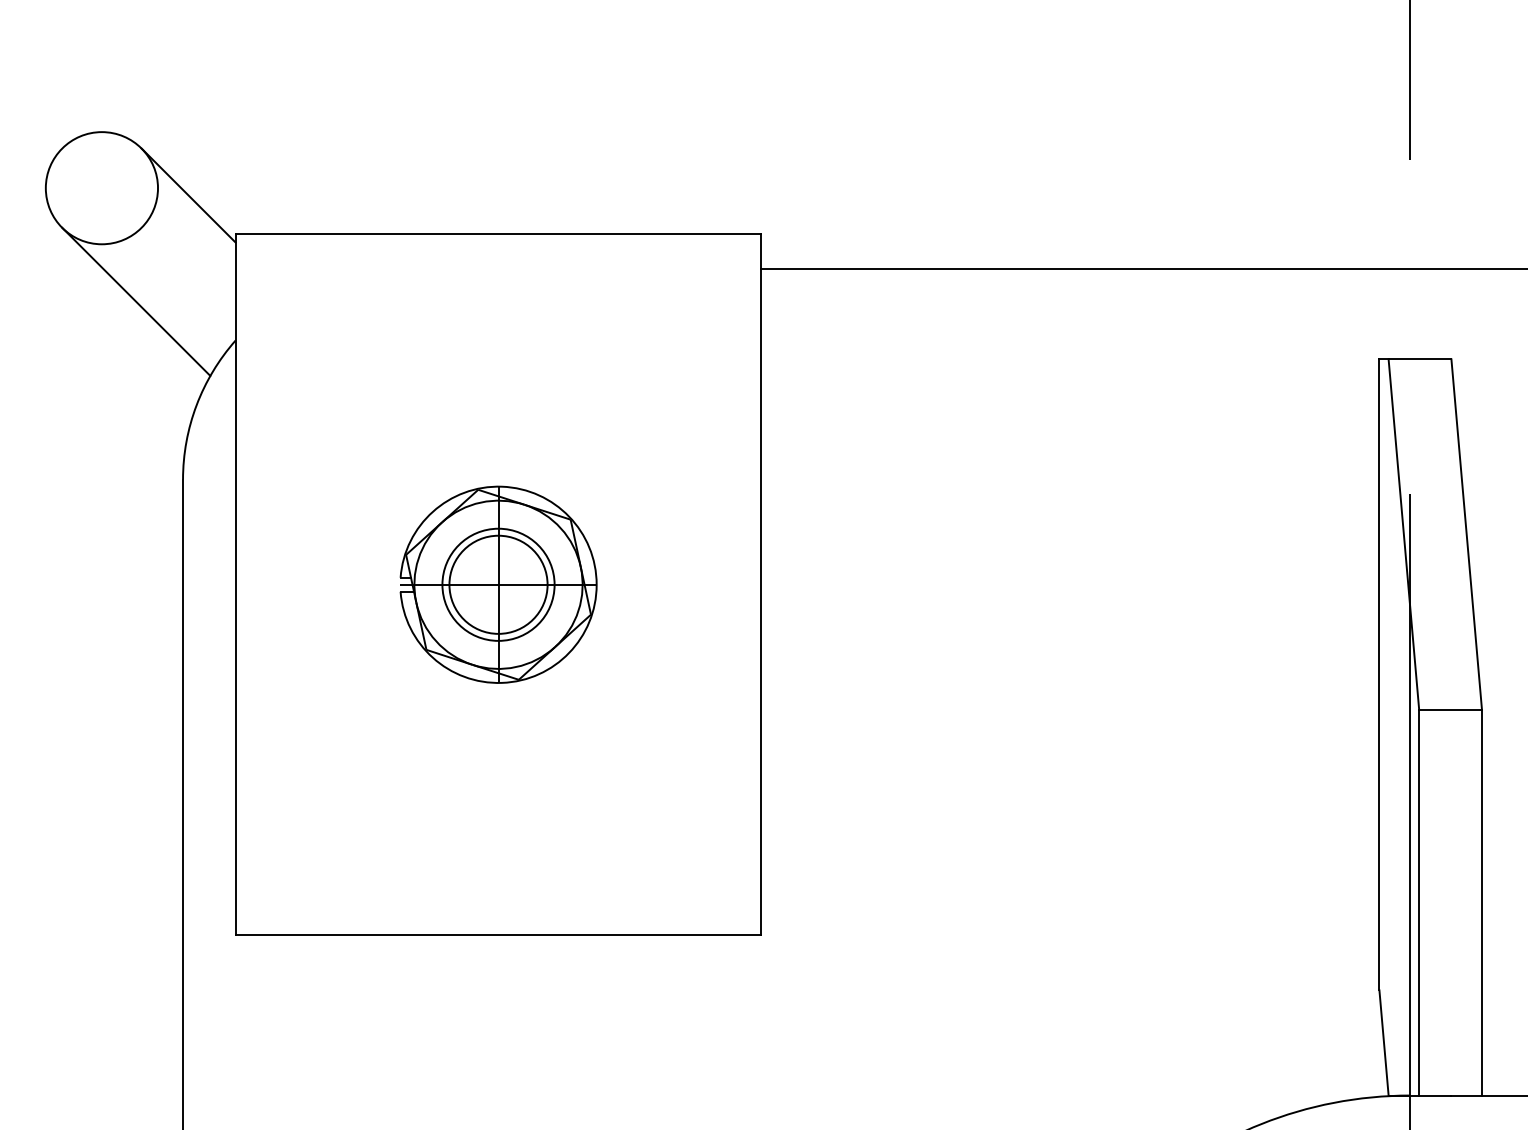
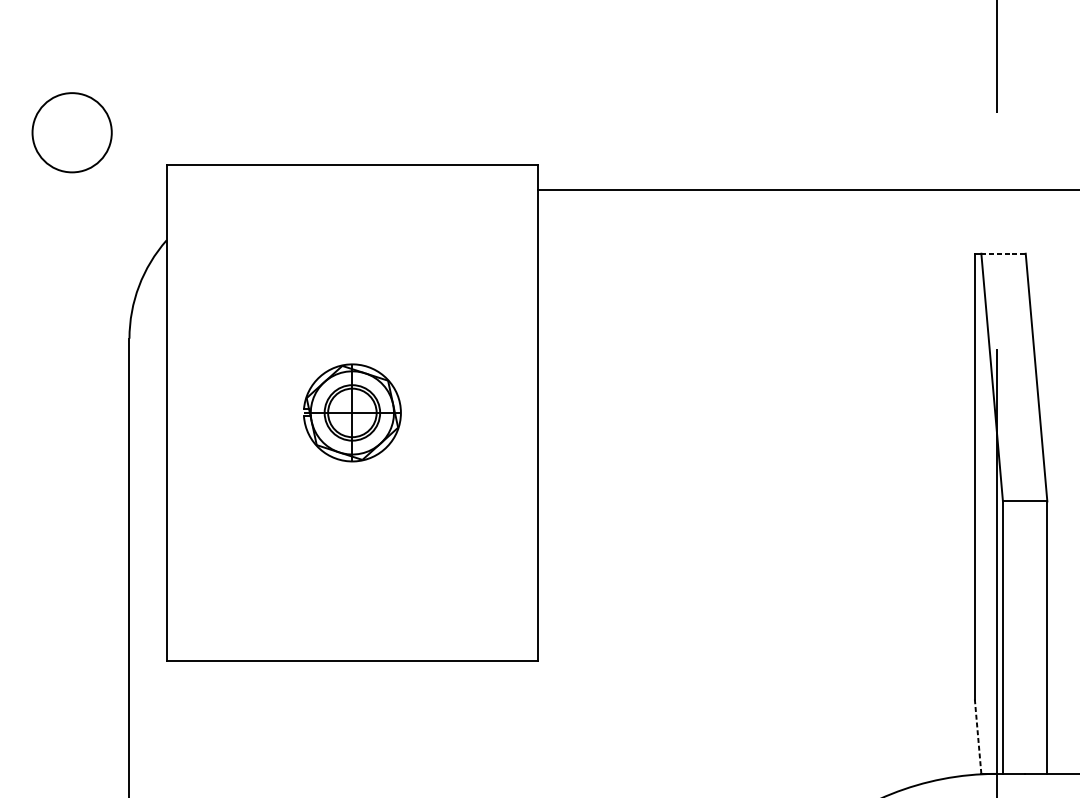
line: (188, 195) -> (133, 137), removed
line: (136, 301) -> (96, 212), removed
line: (1420, 359) -> (1003, 253), solid -> dashed
part: (498, 584) -> (352, 412), size x0.7
line: (1384, 1042) -> (978, 736), solid -> dashed

